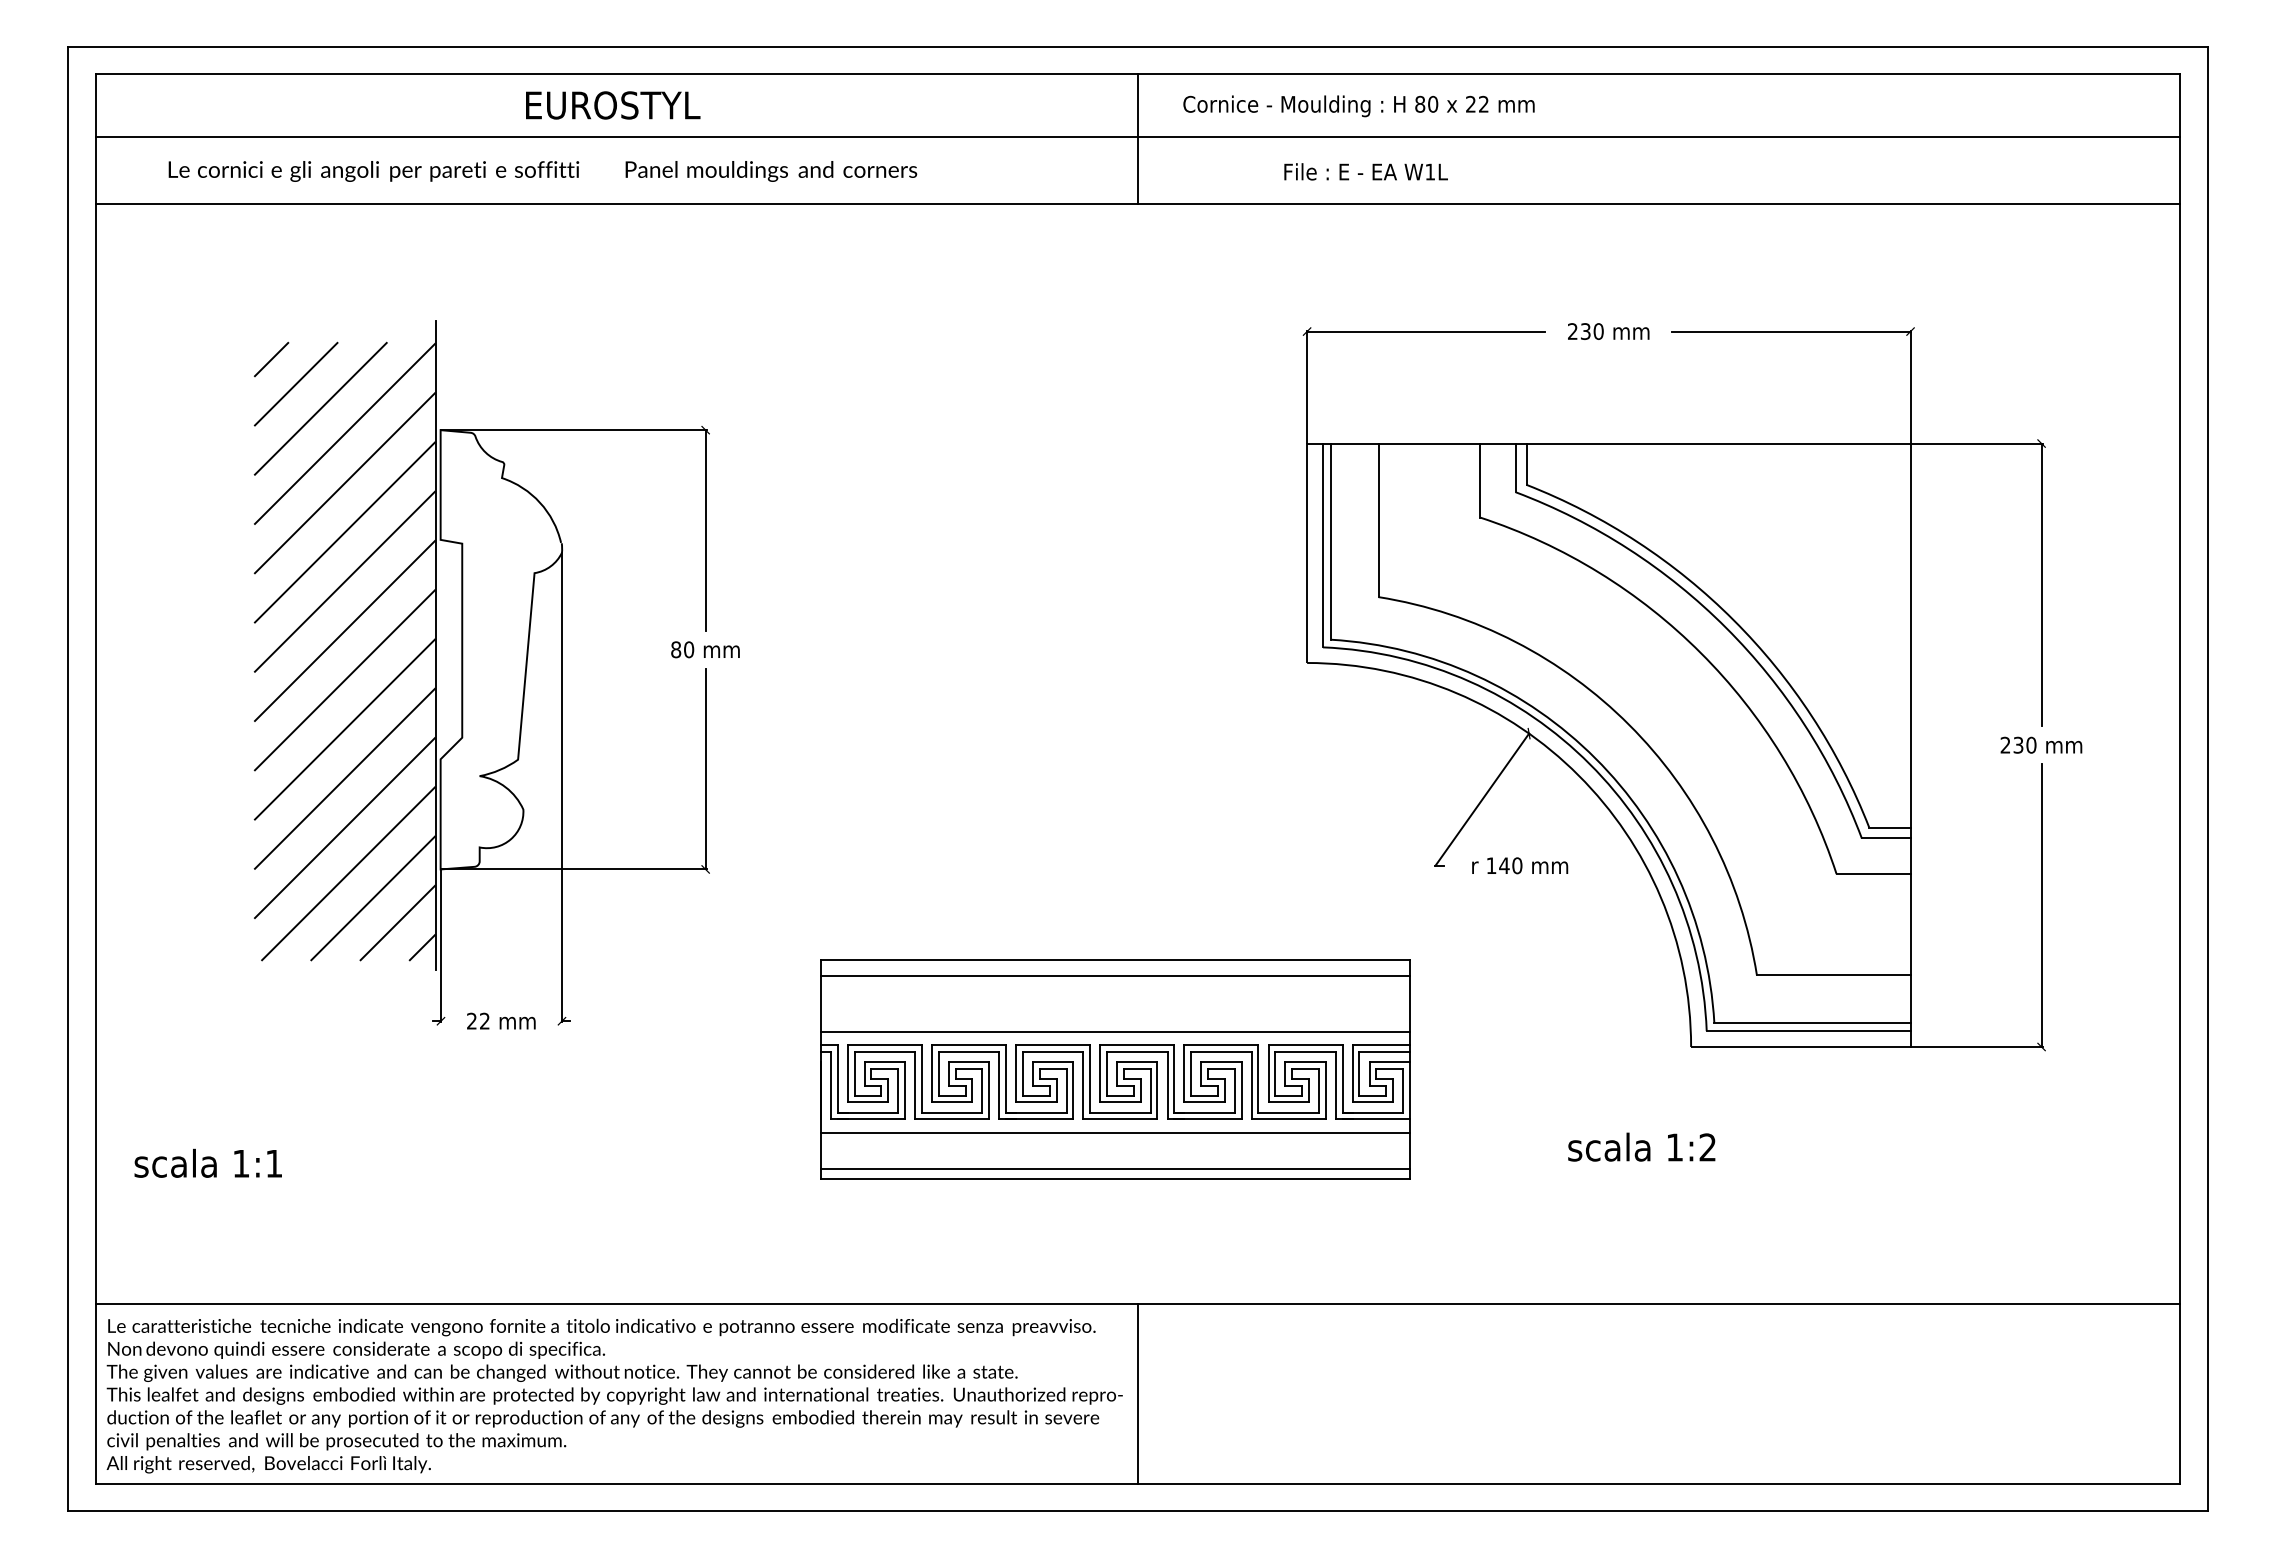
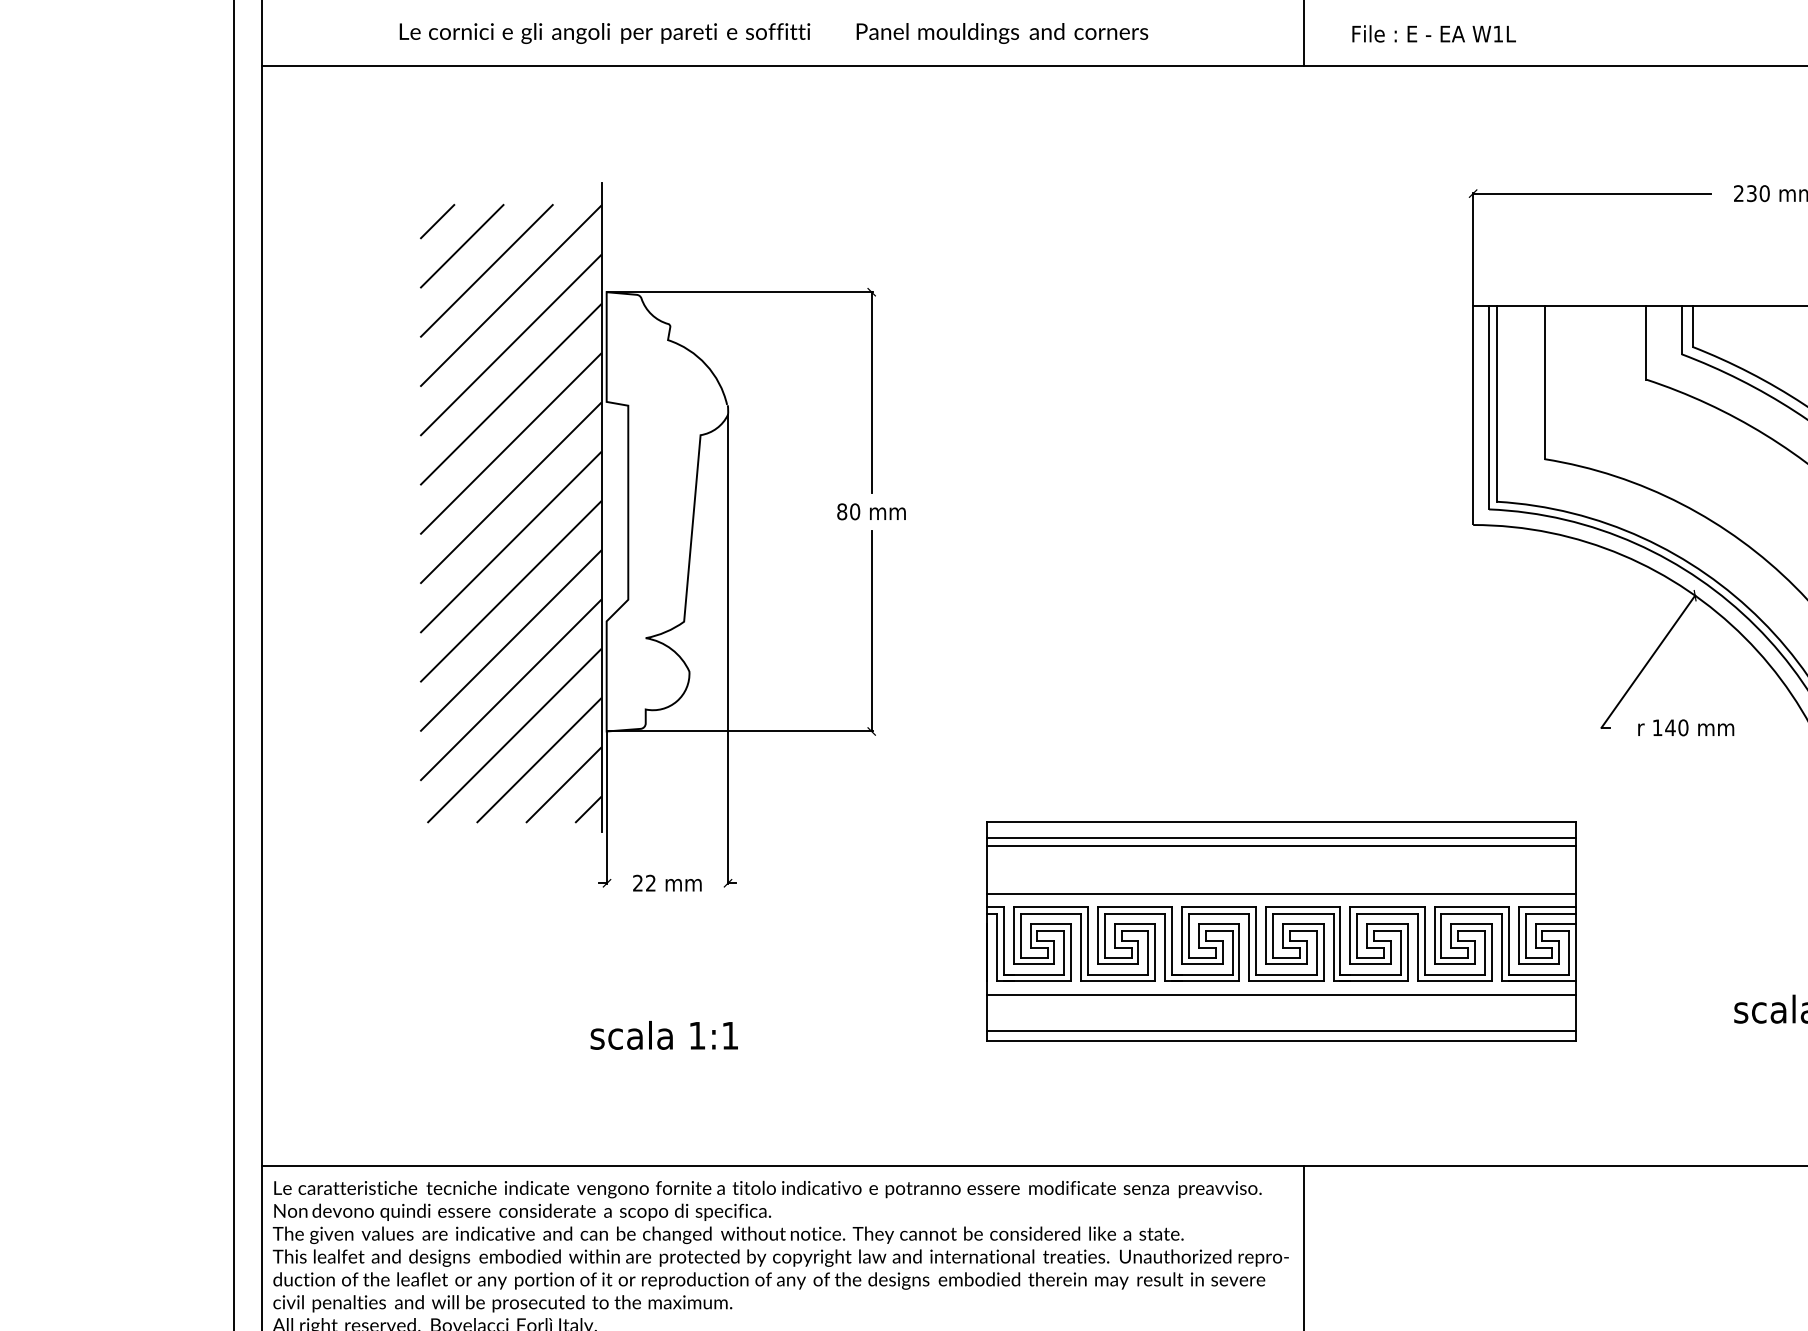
text: (542, 171) -> (773, 33), moved
text: (1365, 171) -> (1433, 33), moved
line: (1114, 983) -> (1280, 845), added
text: (207, 1162) -> (663, 1034), moved

